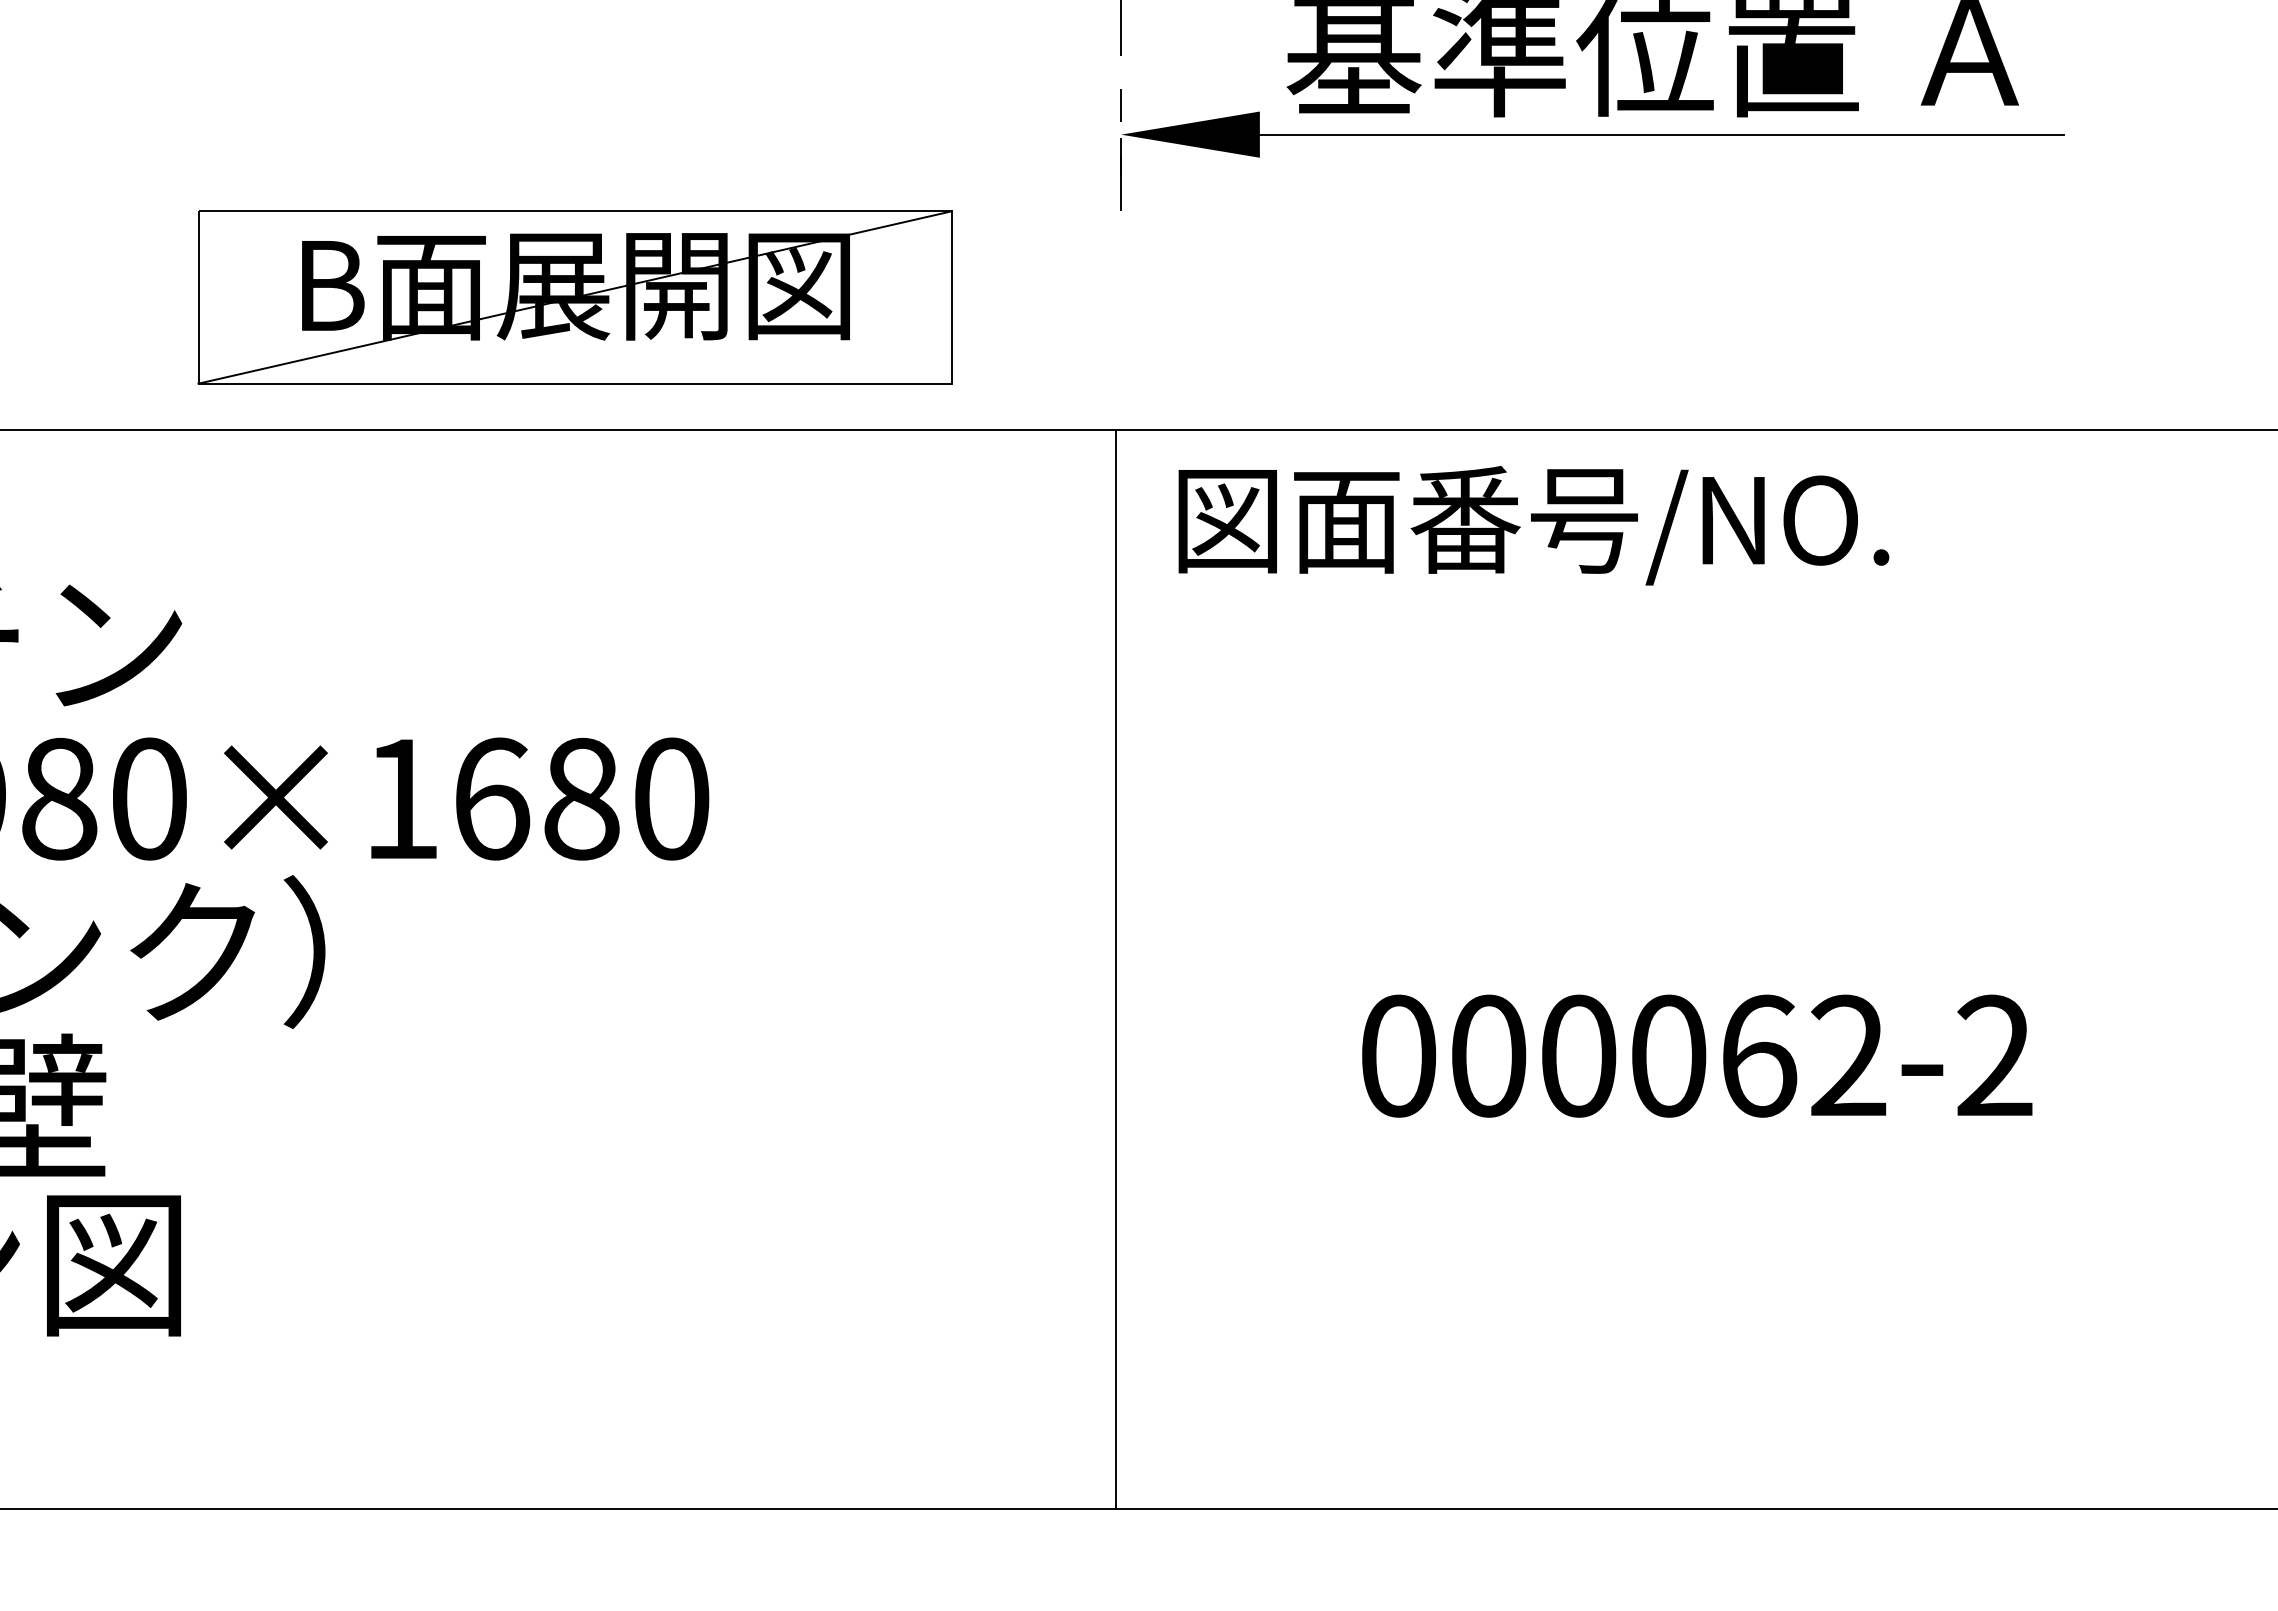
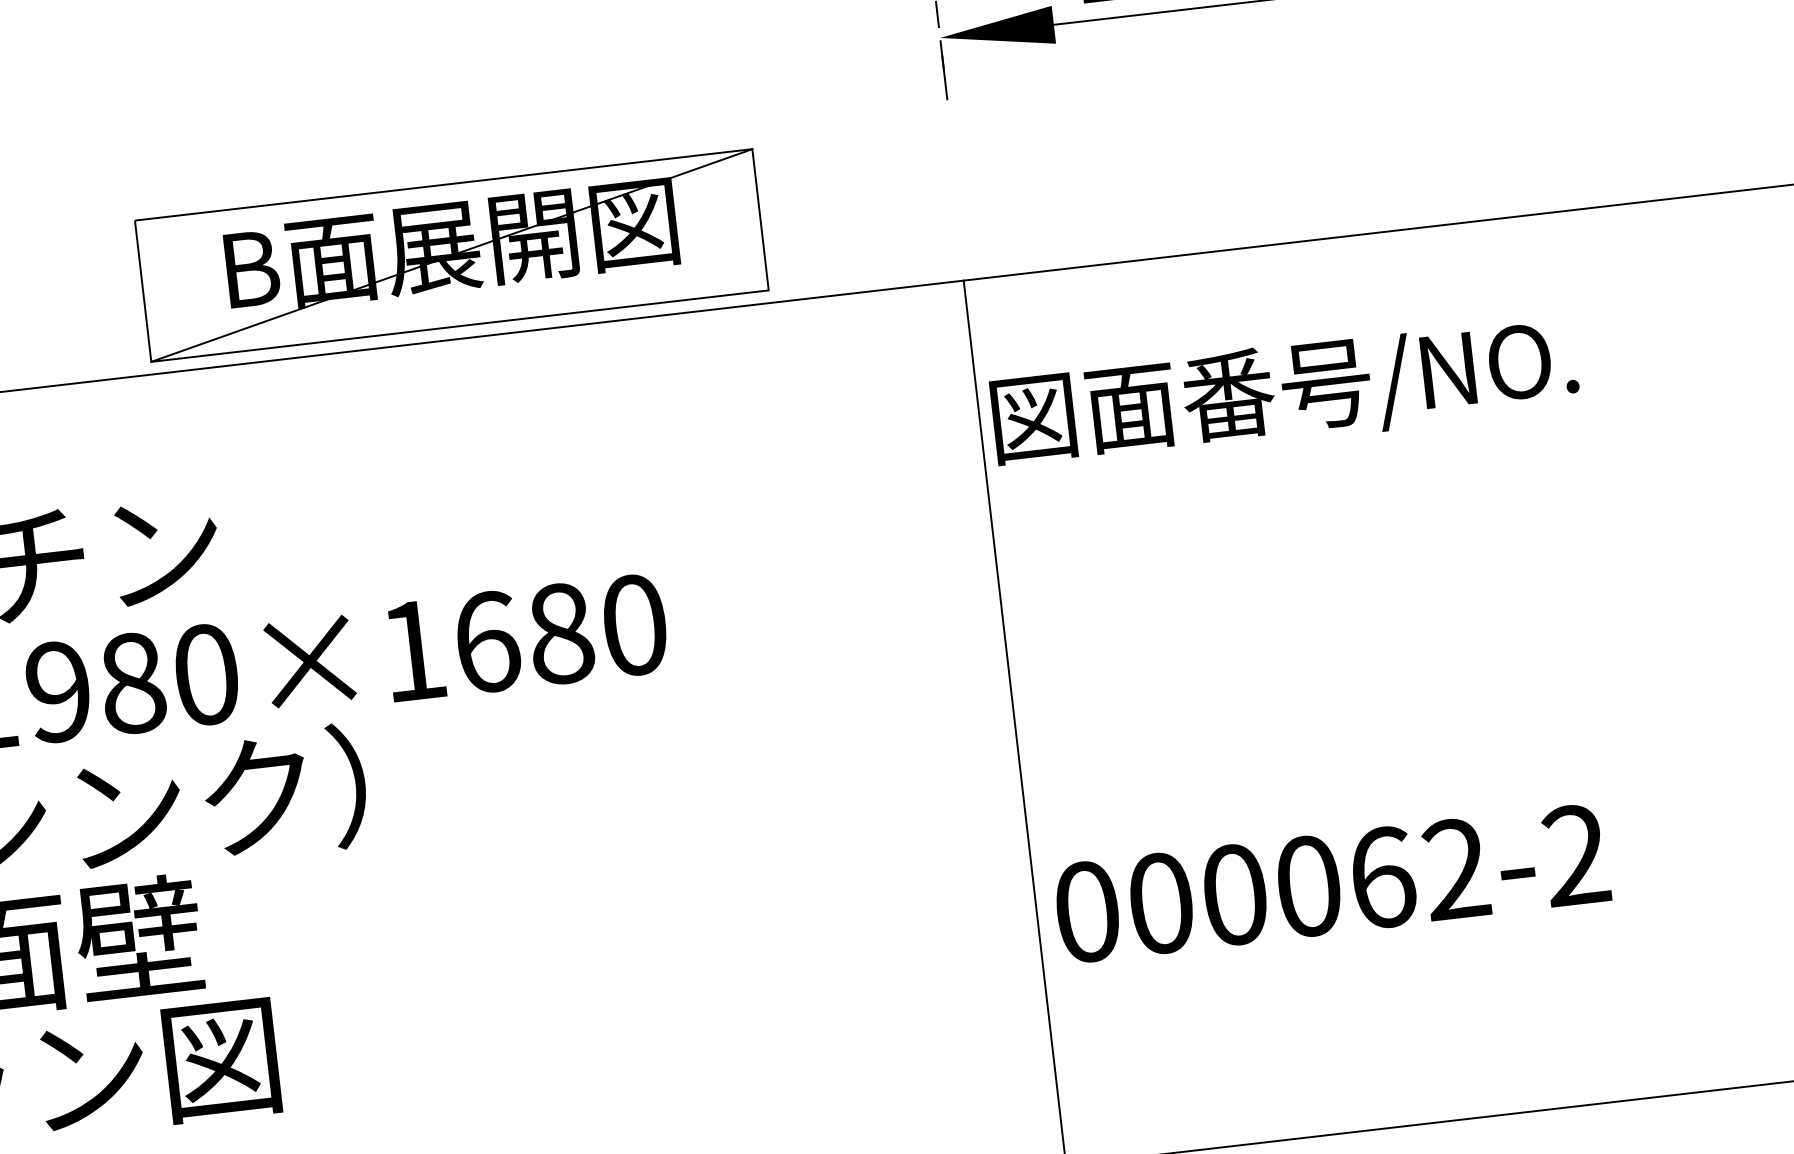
part: (574, 297) -> (451, 255), moved
text: (1533, 525) -> (1284, 393), moved
text: (1697, 1055) -> (1332, 883), moved

